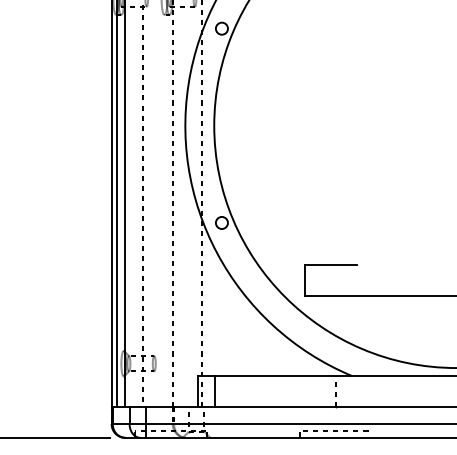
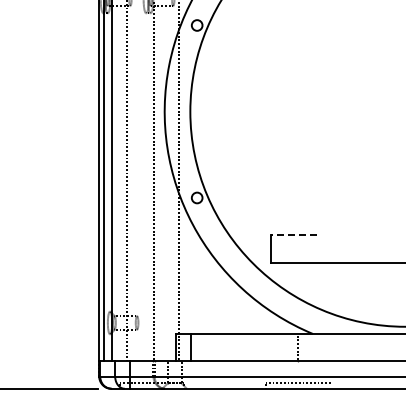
line: (331, 264) -> (294, 234), solid -> dashed

